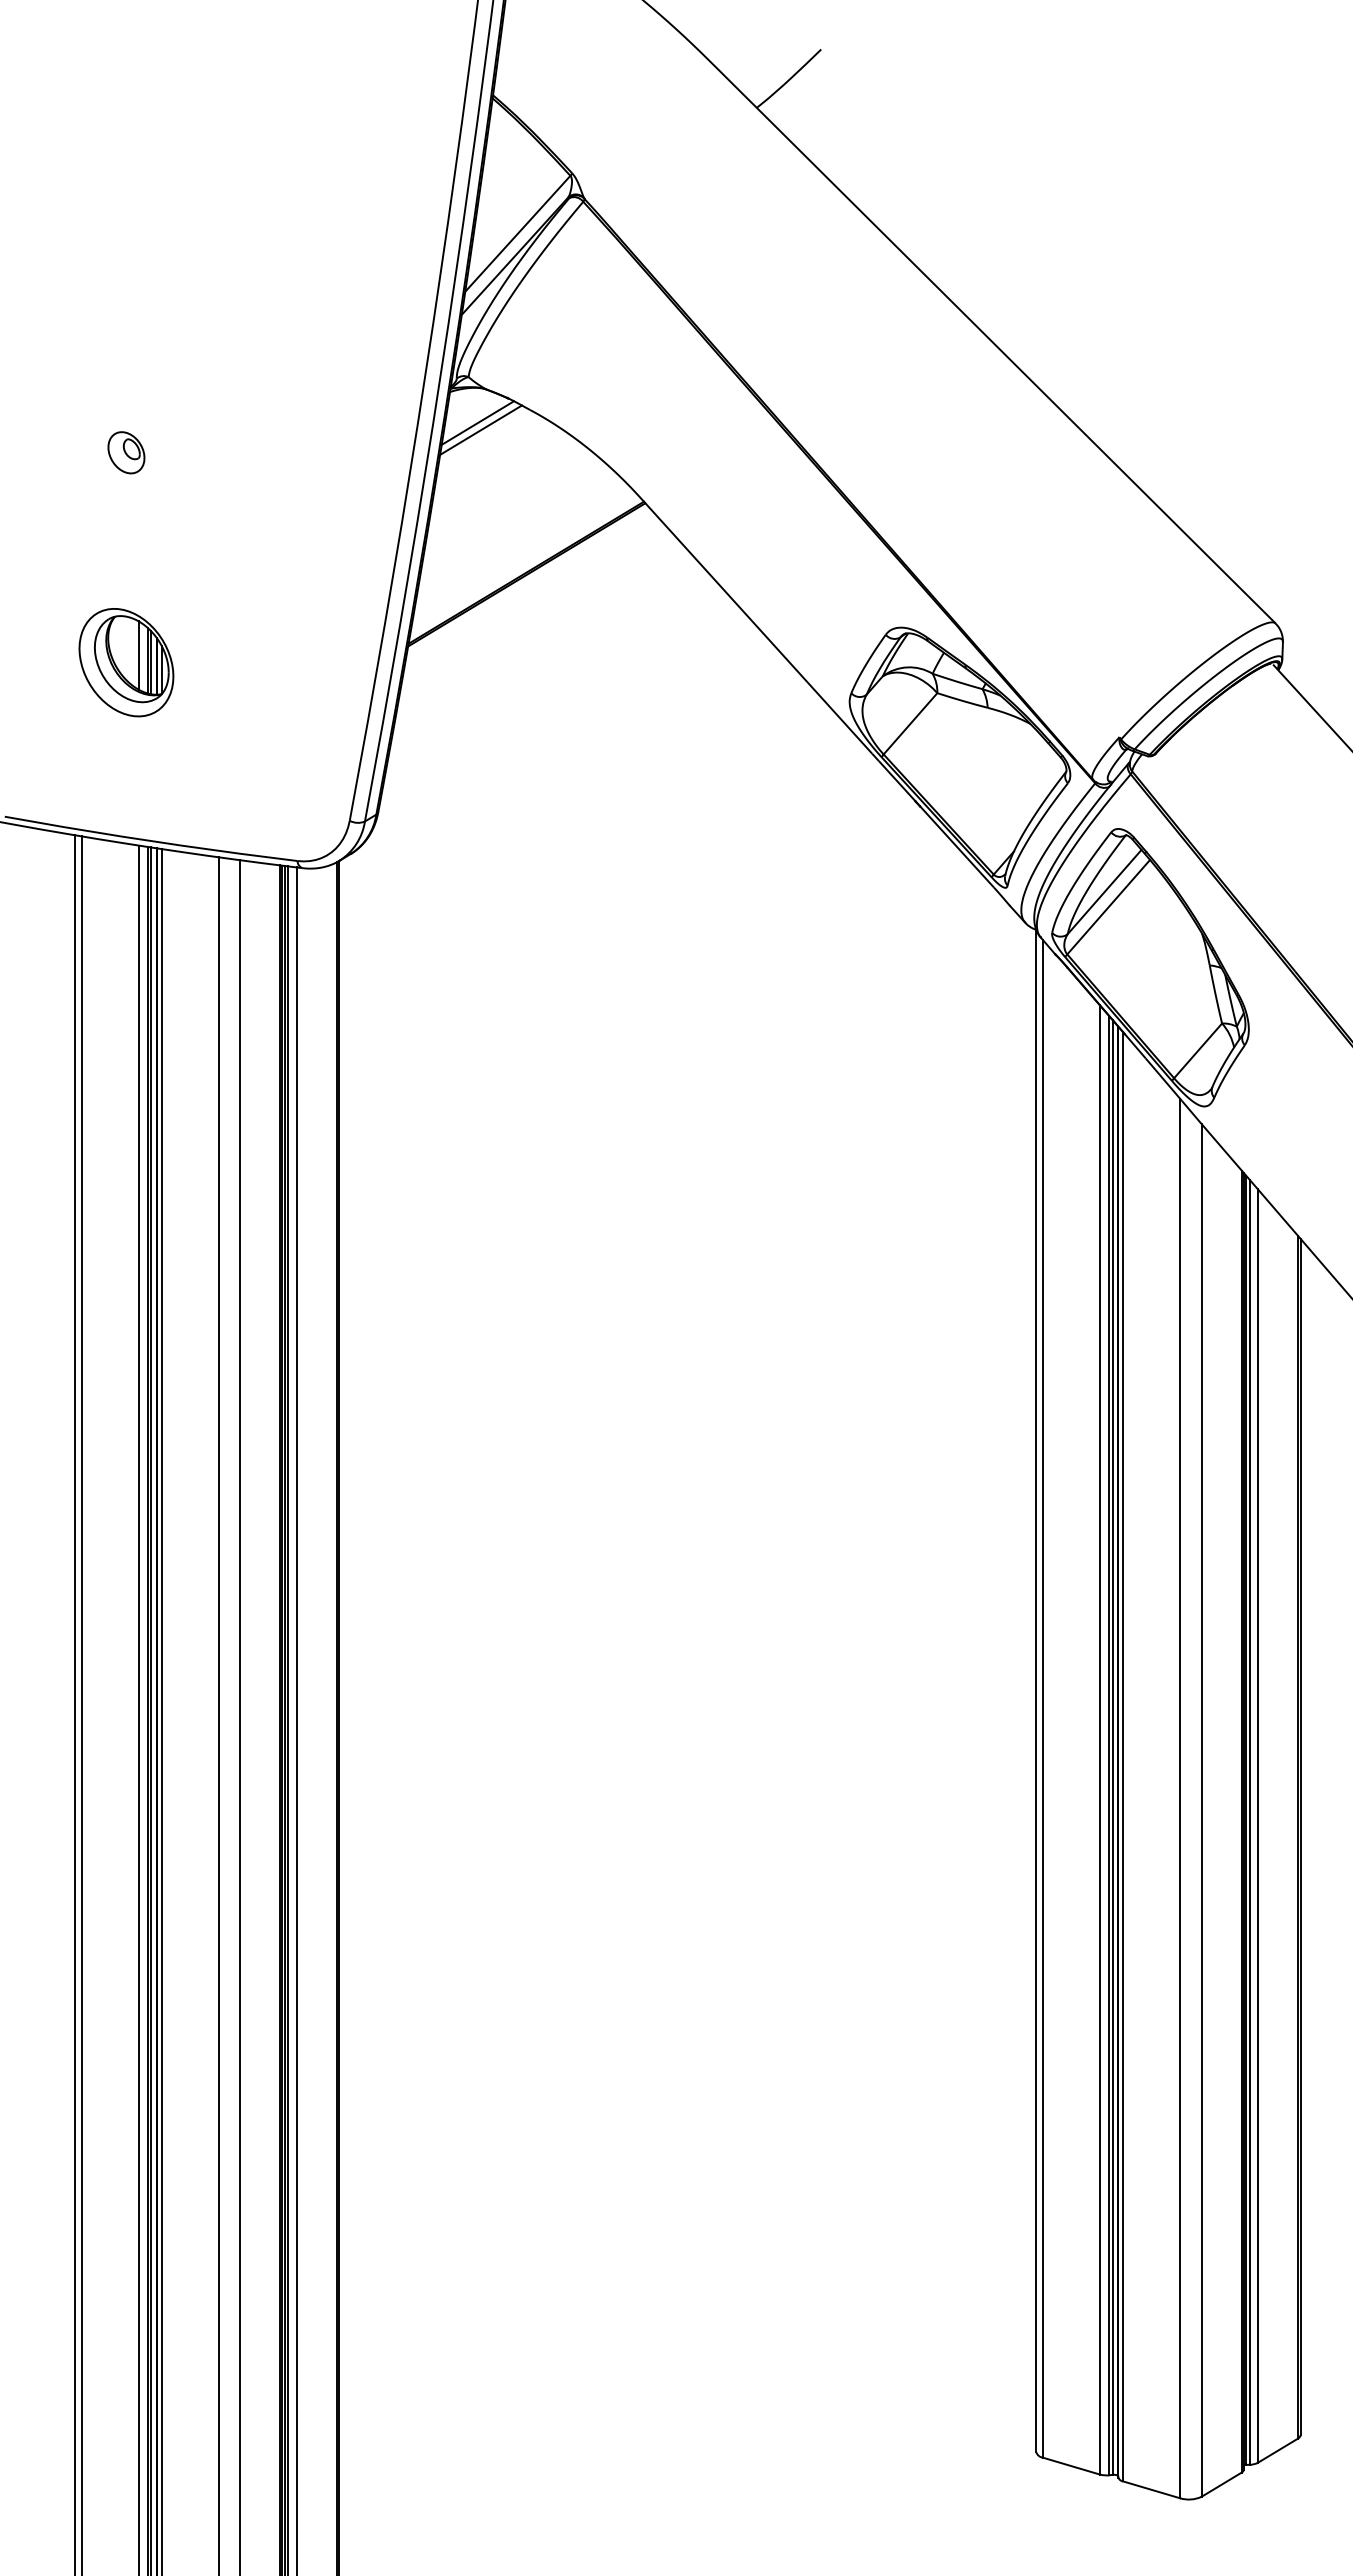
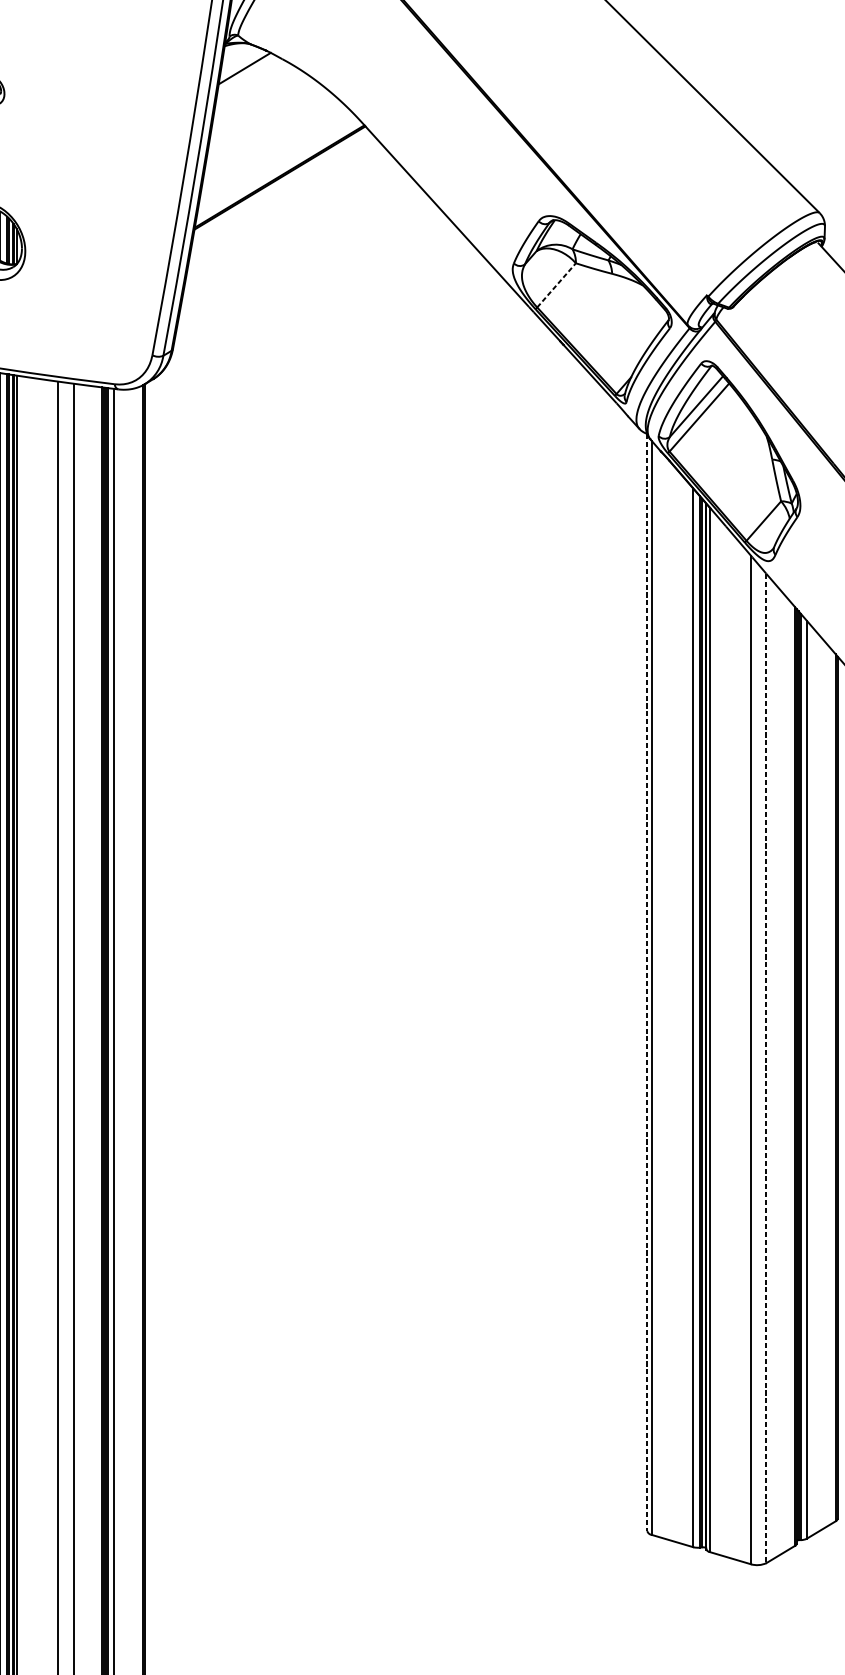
line: (480, 429) -> (246, 73), removed
line: (910, 723) -> (556, 285), solid -> dashed
line: (1036, 1691) -> (647, 982), solid -> dashed
line: (1201, 1810) -> (766, 1068), solid -> dashed

